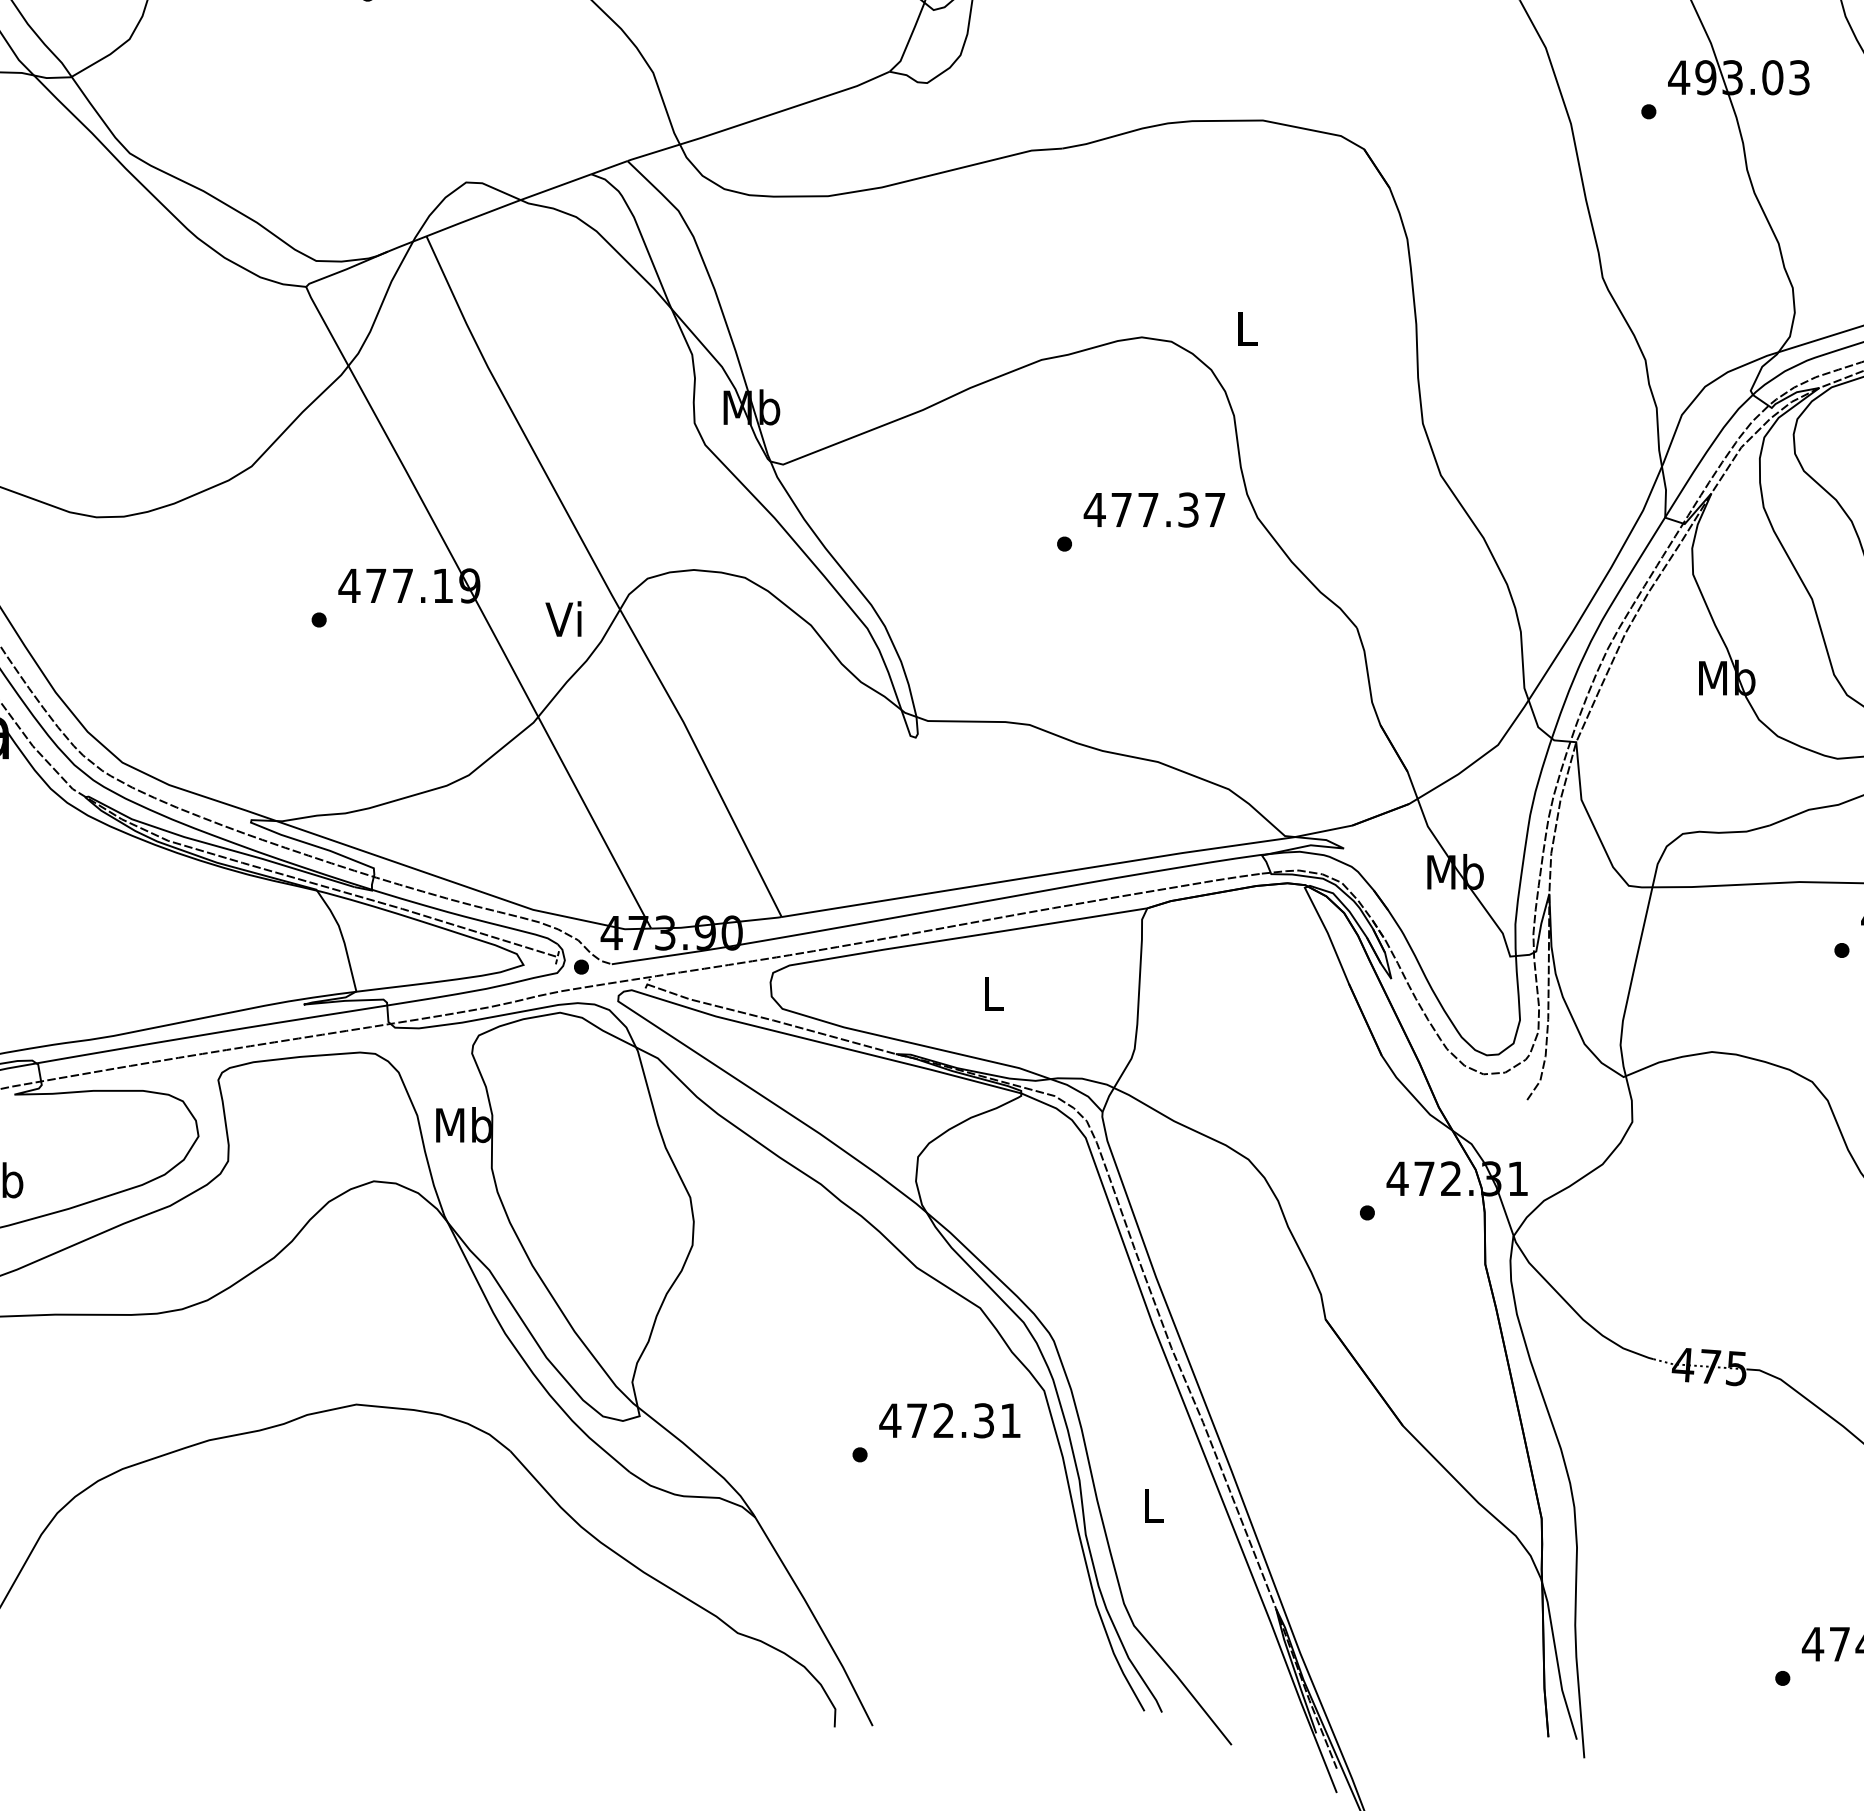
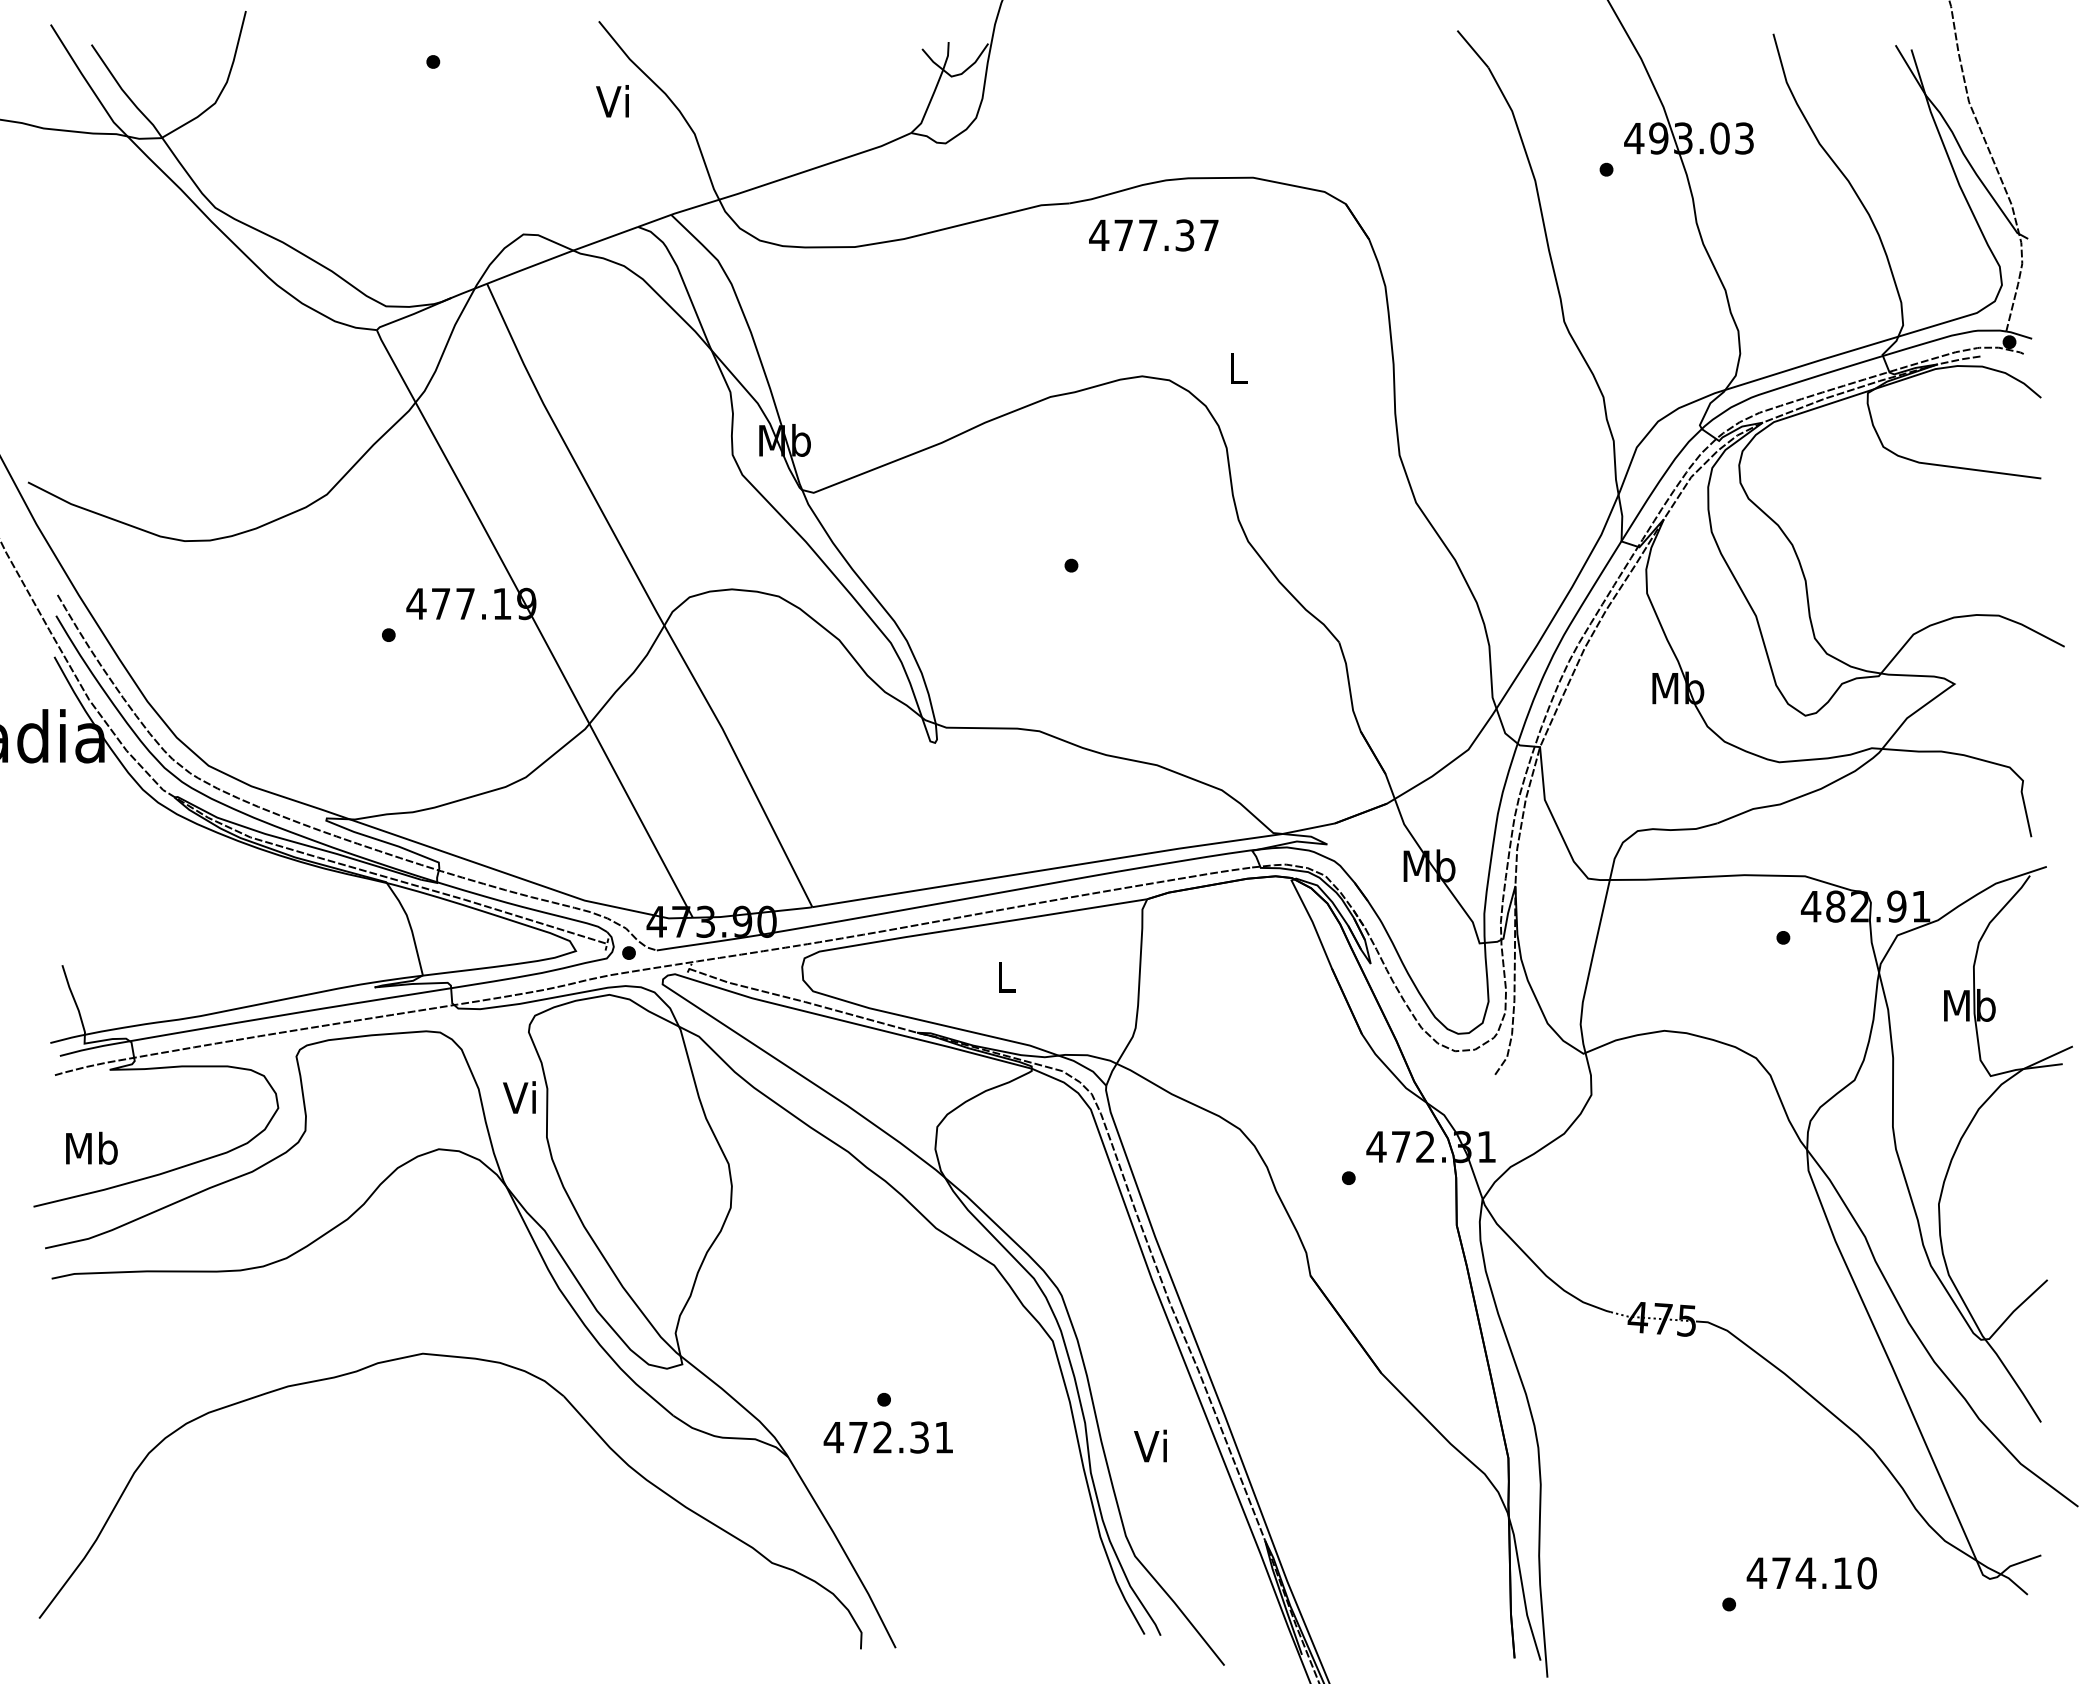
text: (1154, 510) -> (1153, 235), moved
text: (563, 619) -> (612, 101), moved
text: (464, 1124) -> (521, 1097), Mb -> Vi
text: (948, 1420) -> (887, 1437), moved
text: (1150, 1504) -> (1150, 1445), L -> Vi

